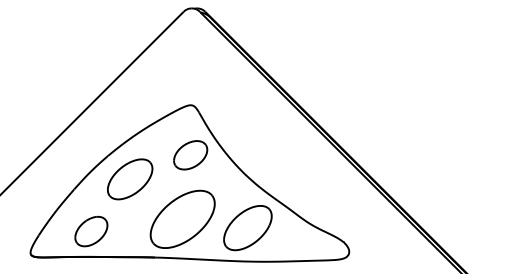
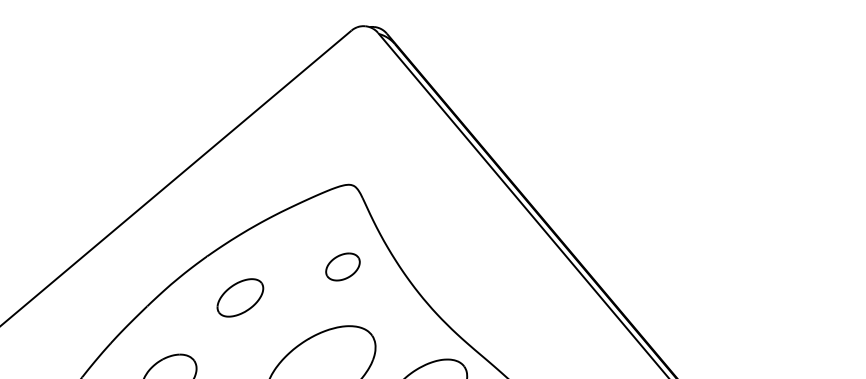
part: (190, 155) -> (342, 267), size x0.6
part: (130, 179) -> (240, 298), size x0.6

